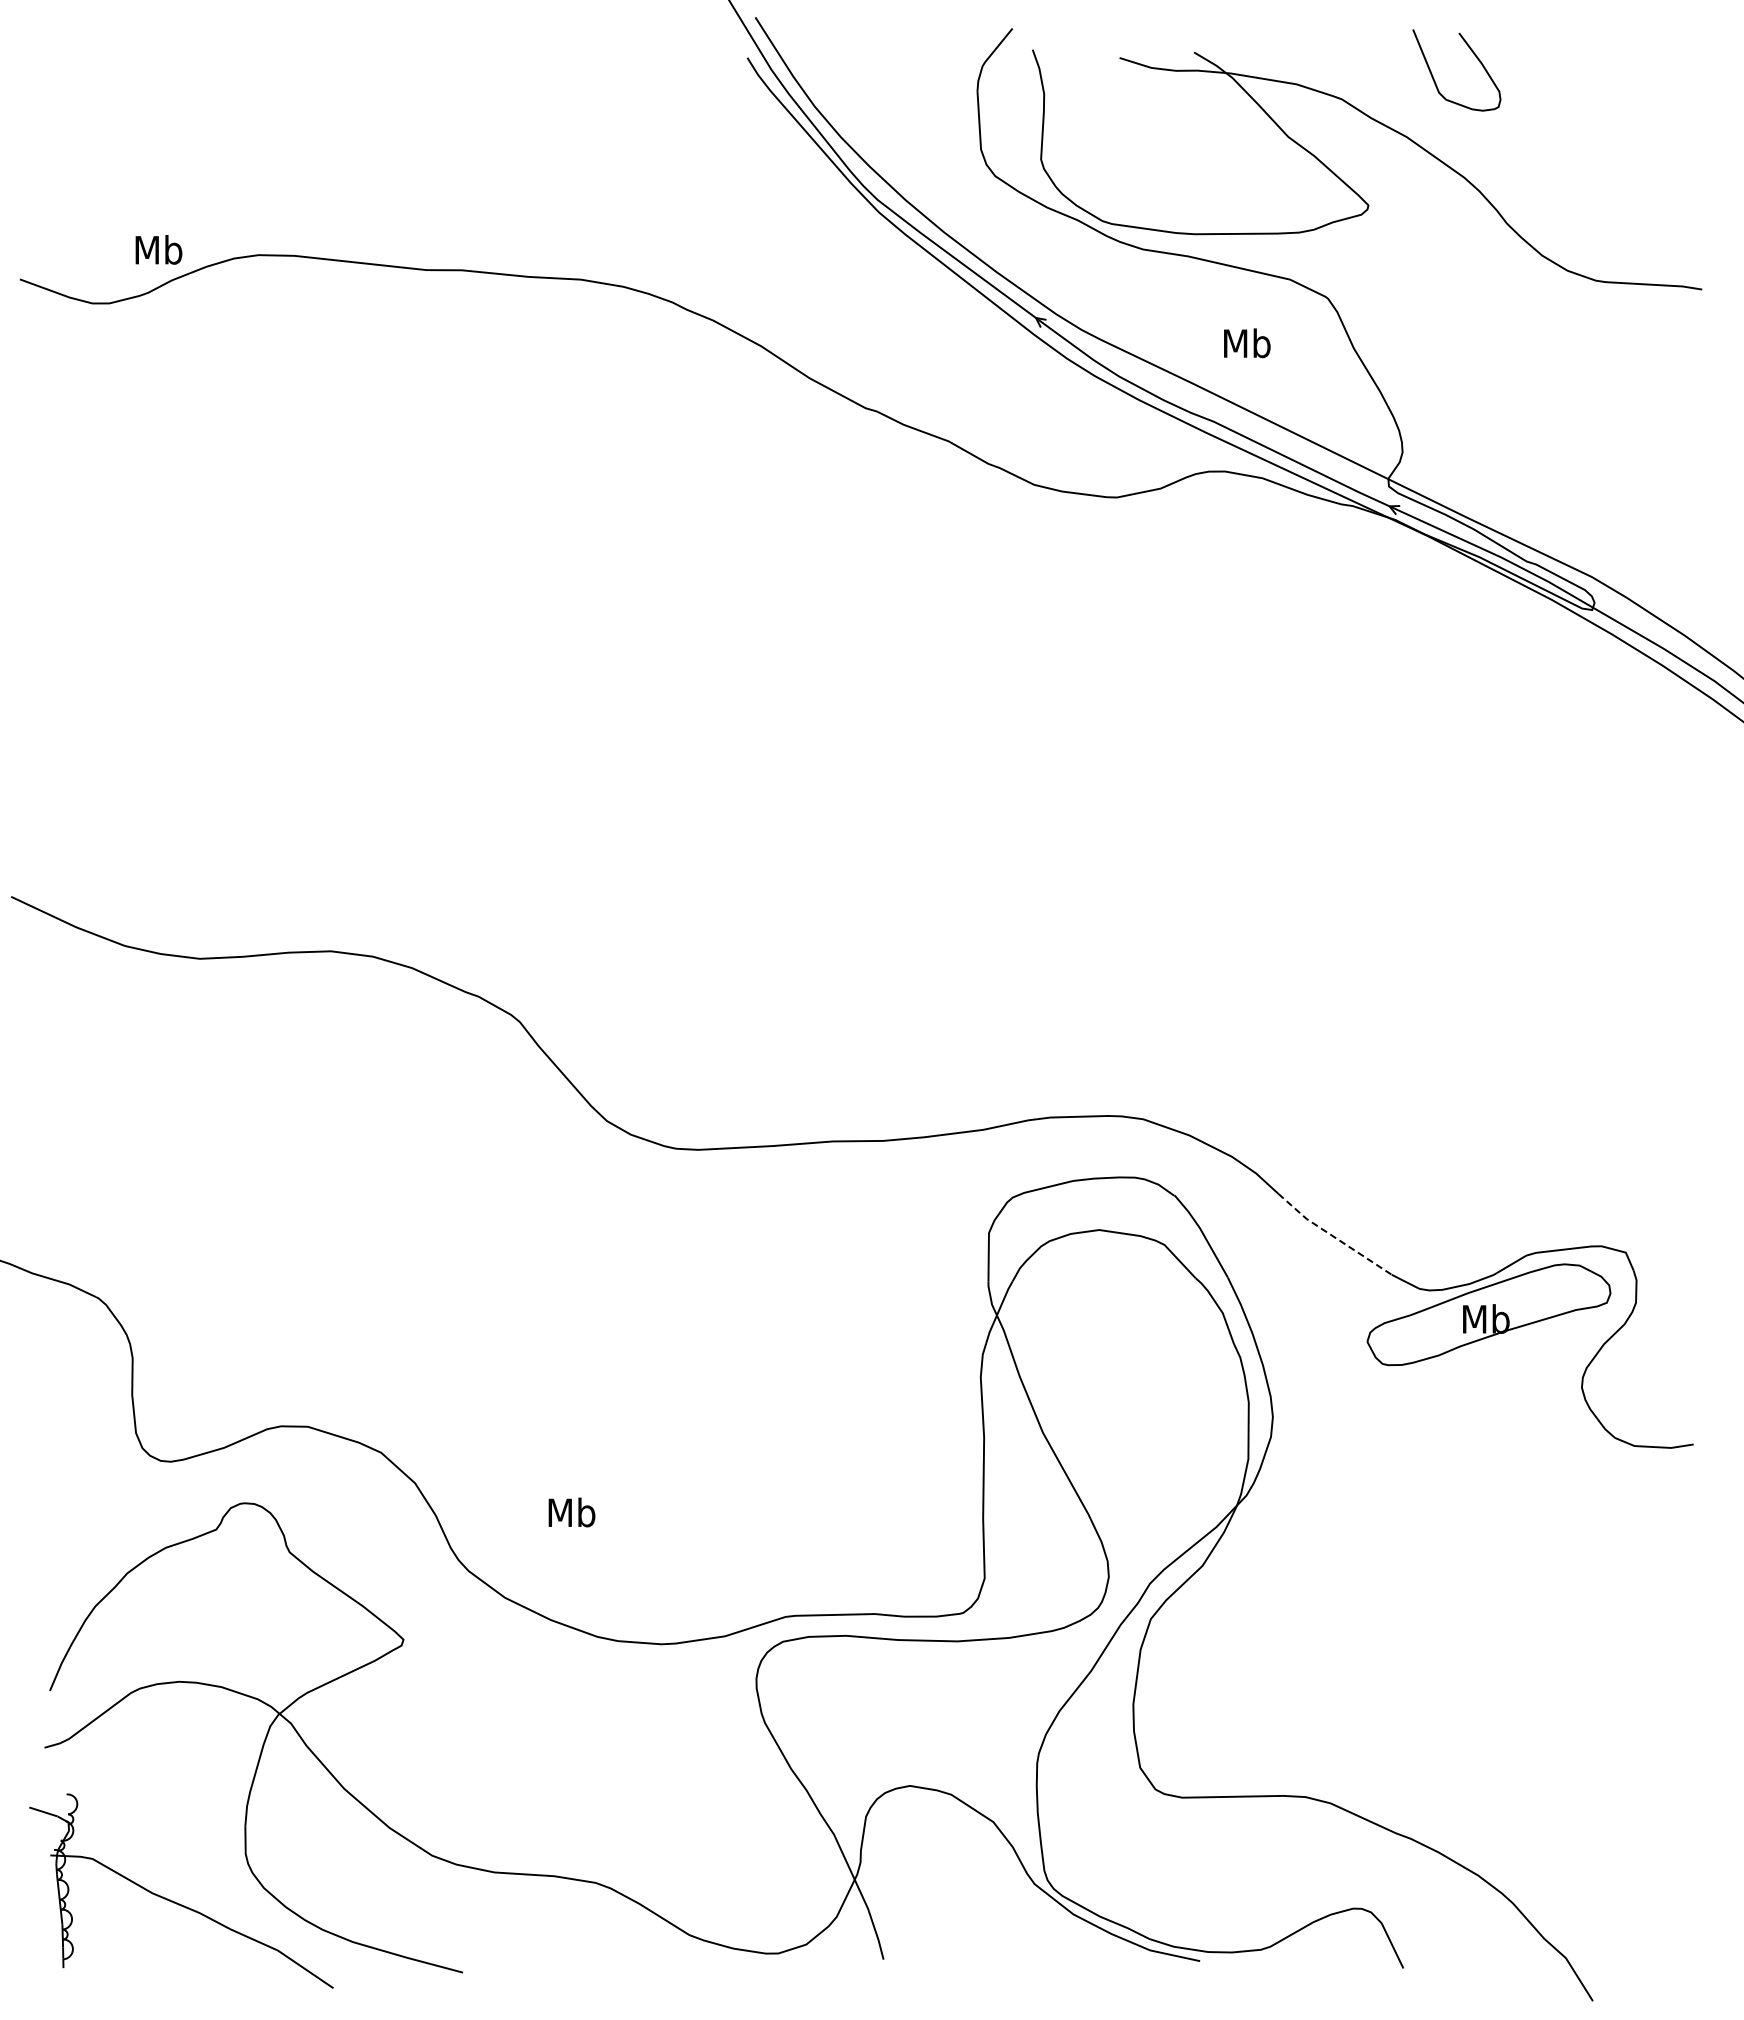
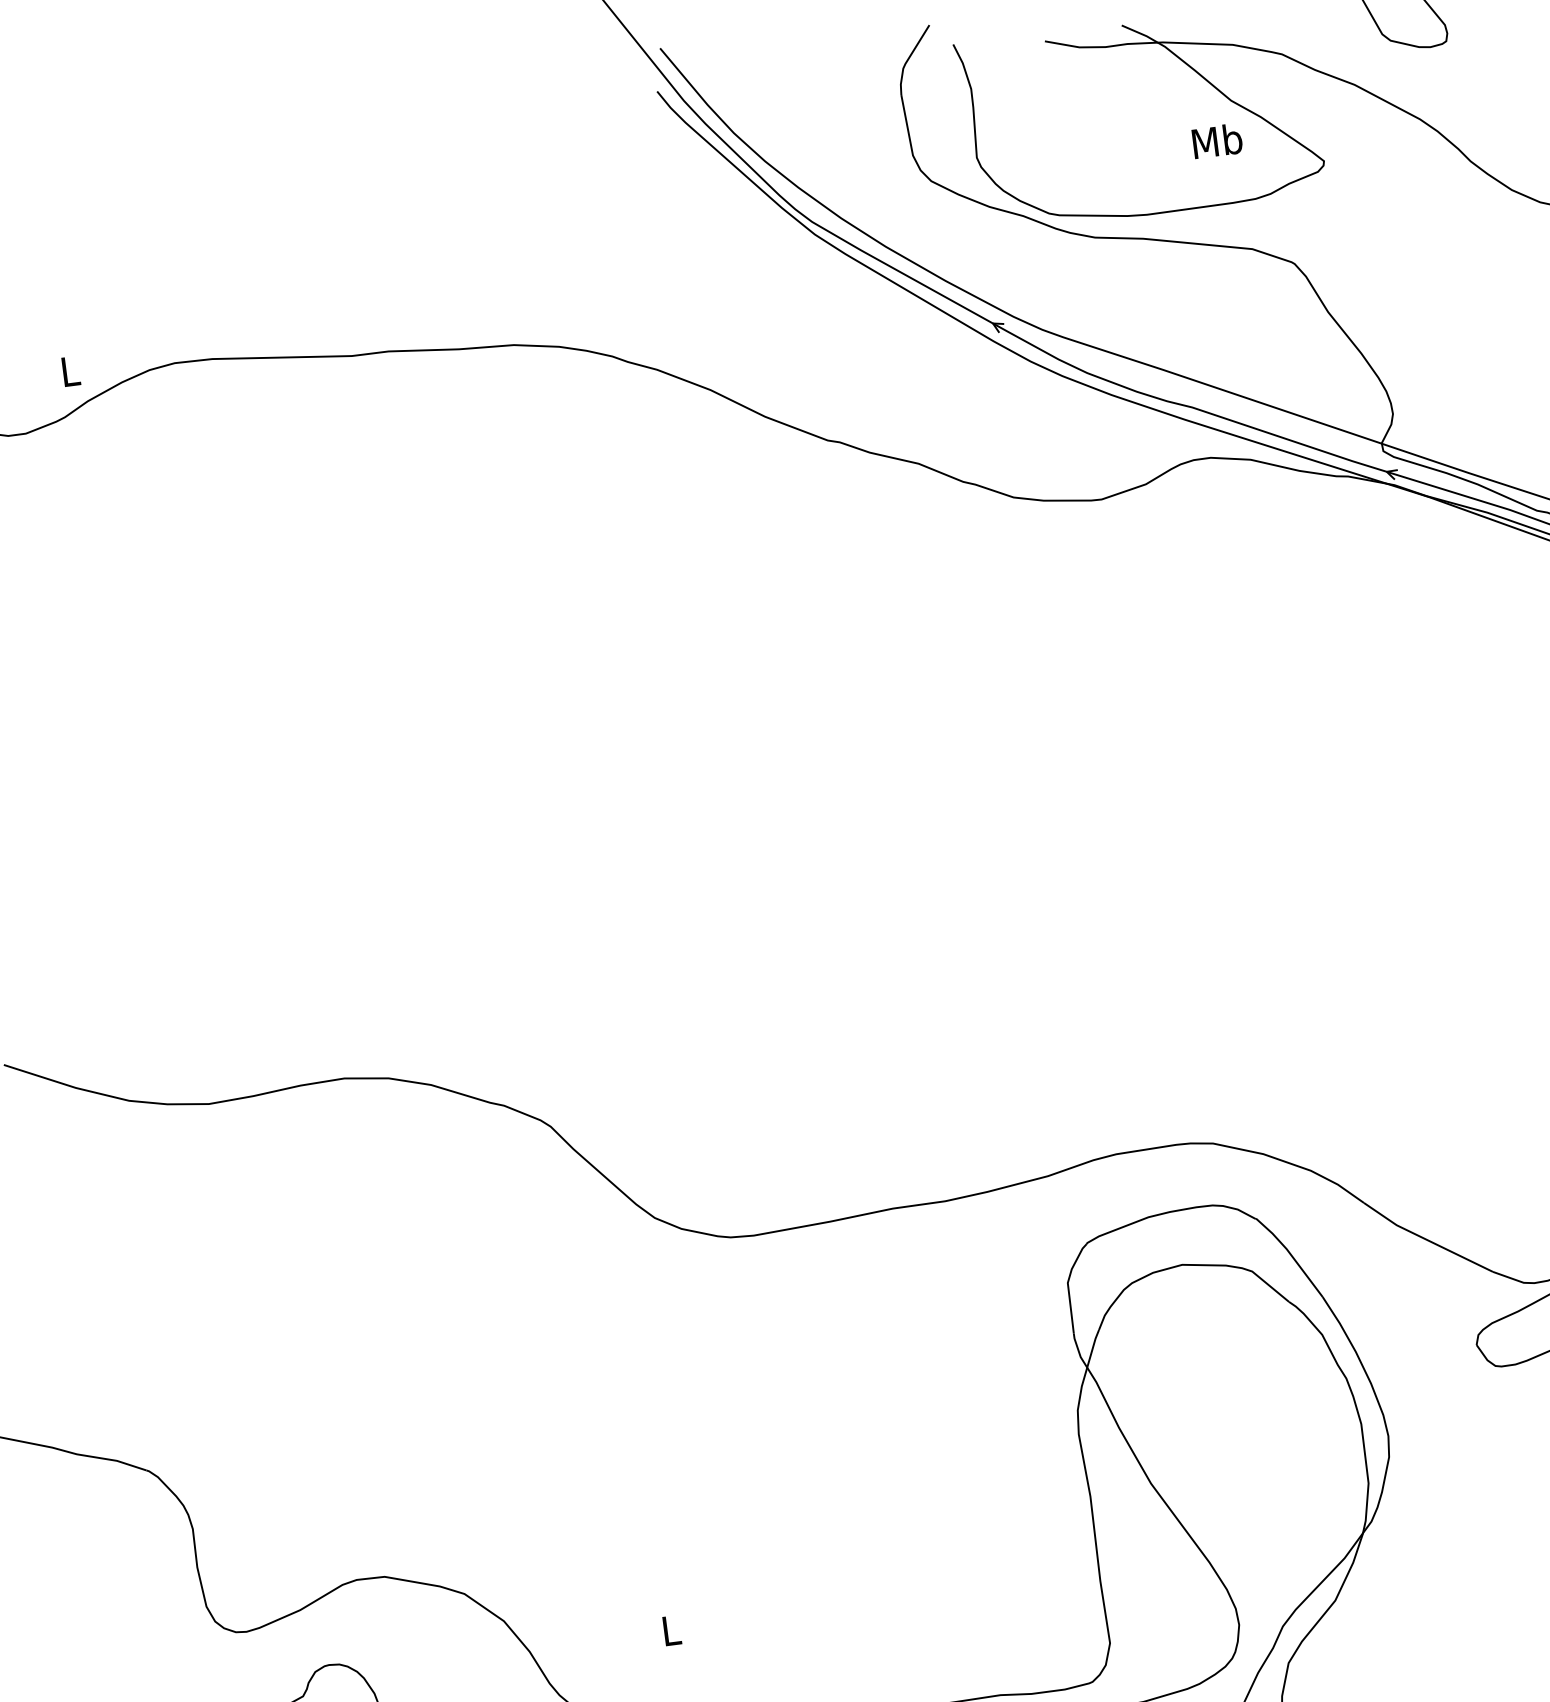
text: (158, 249) -> (69, 370), Mb -> L
text: (1247, 343) -> (1217, 141), moved
line: (1333, 1236) -> (1427, 1239), dashed -> solid
text: (571, 1512) -> (670, 1630), Mb -> L

